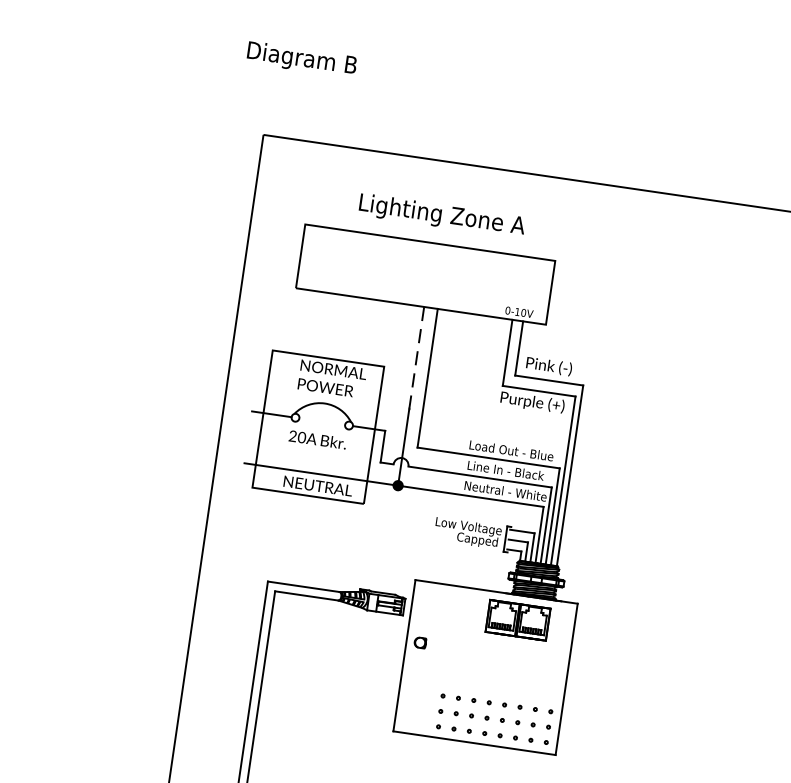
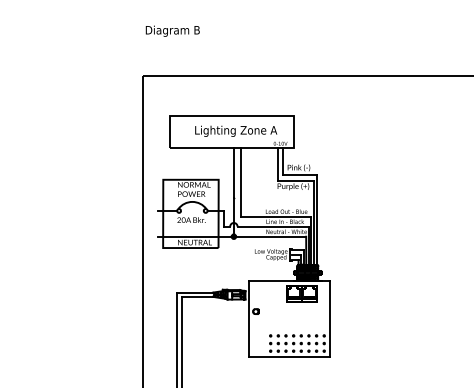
text: (301, 58) -> (172, 30), moved
text: (443, 214) -> (236, 130), moved
line: (415, 358) -> (233, 173), dashed -> solid

